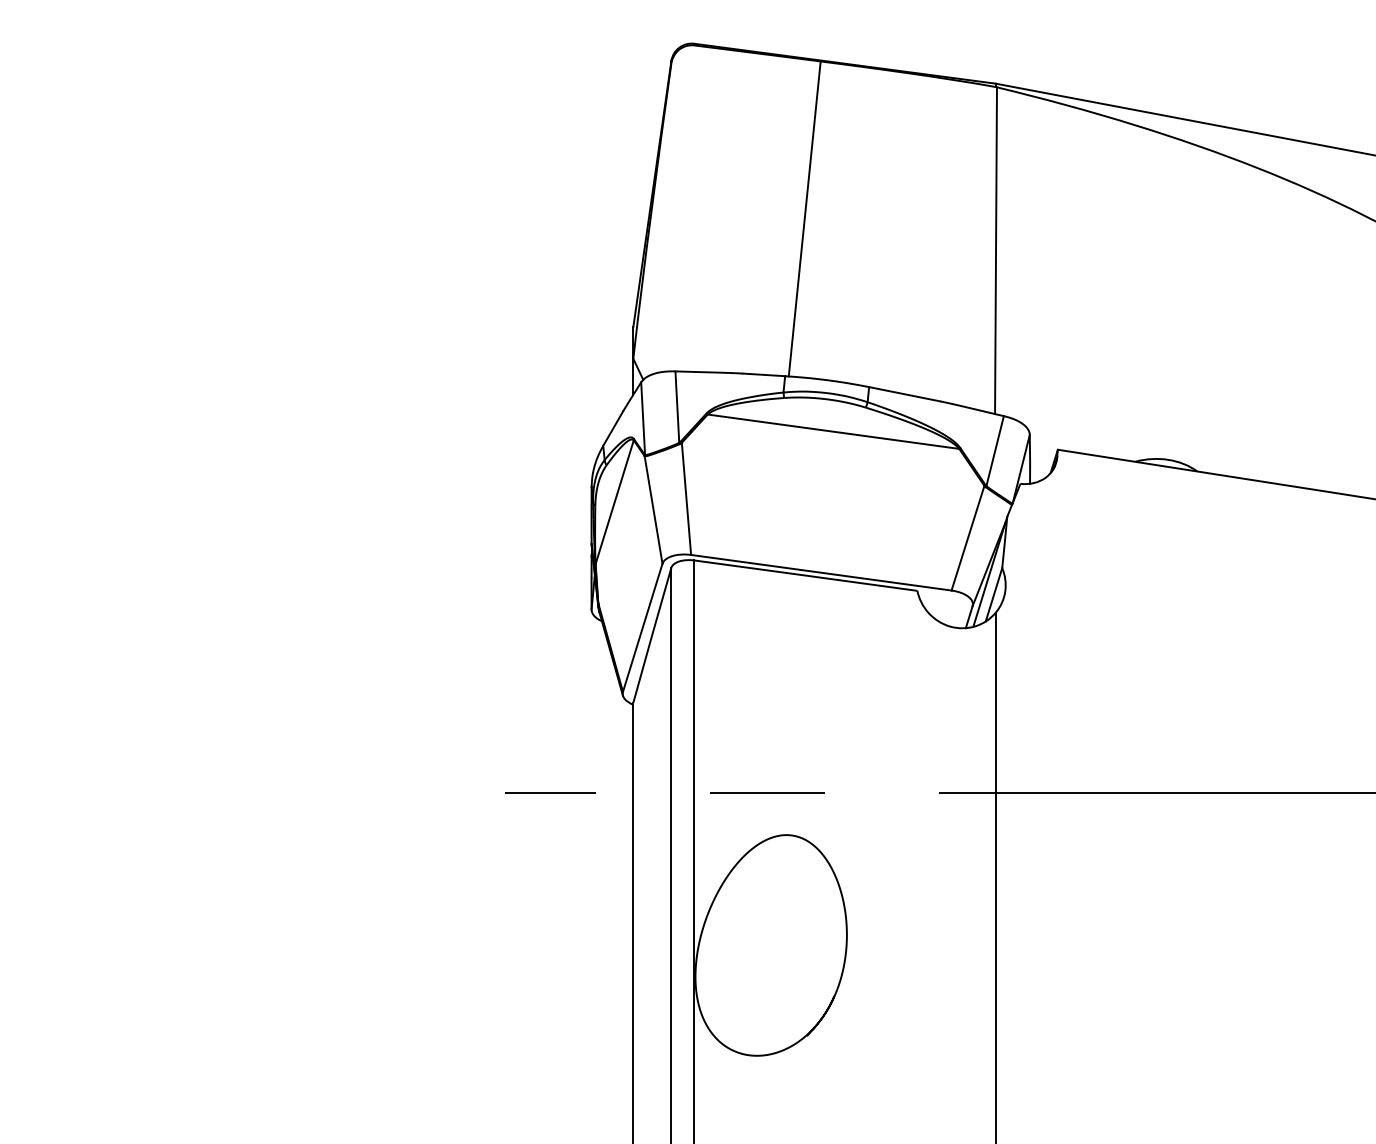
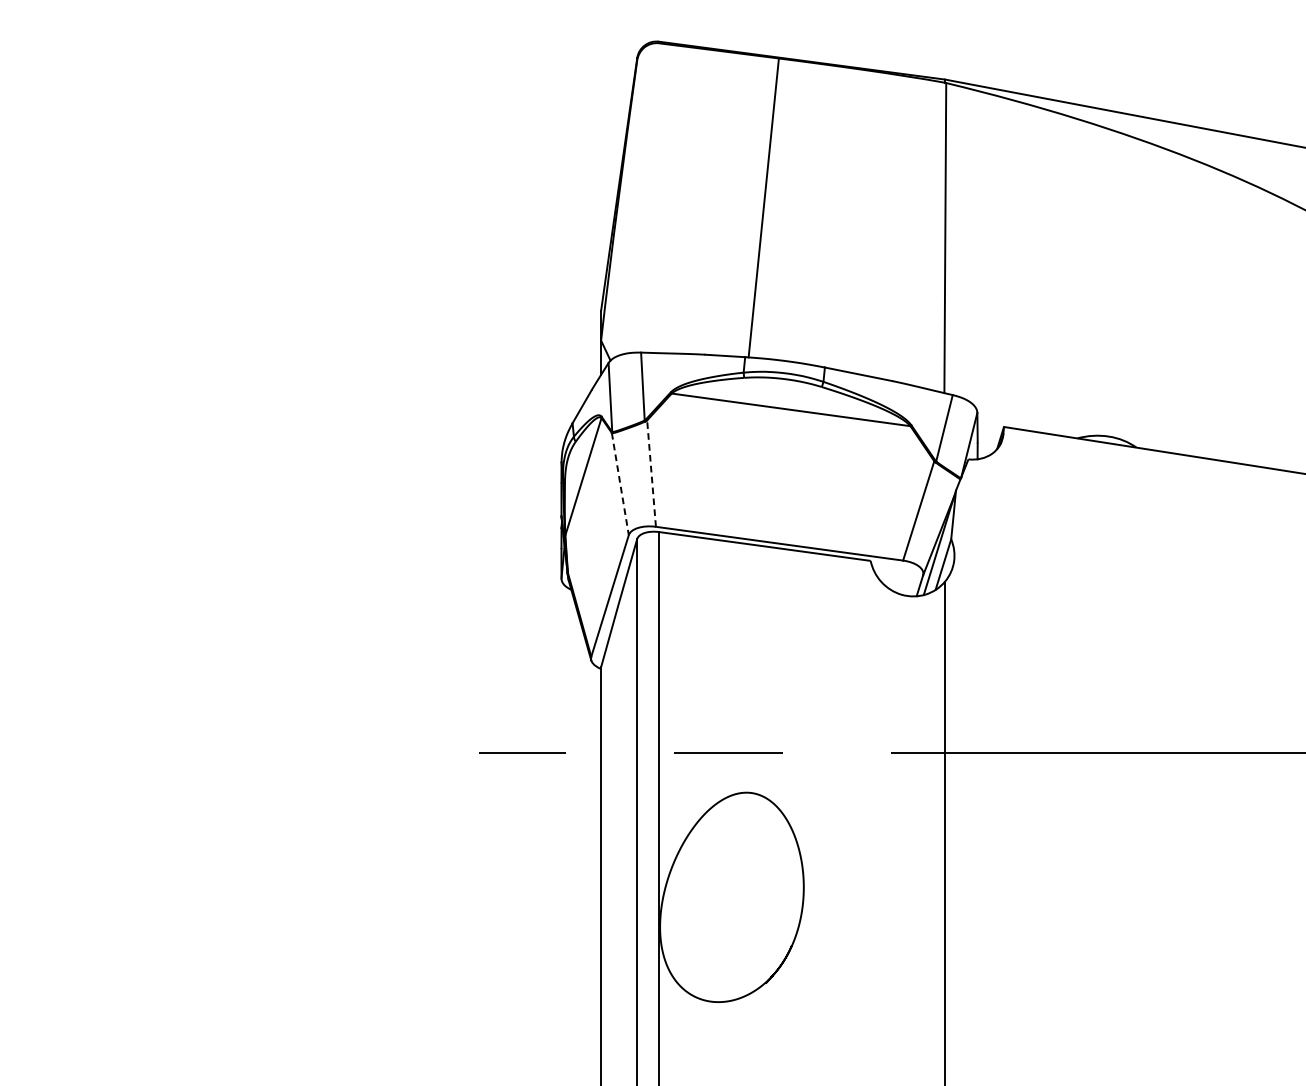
line: (686, 498) -> (651, 473), solid -> dashed
line: (653, 509) -> (620, 483), solid -> dashed

